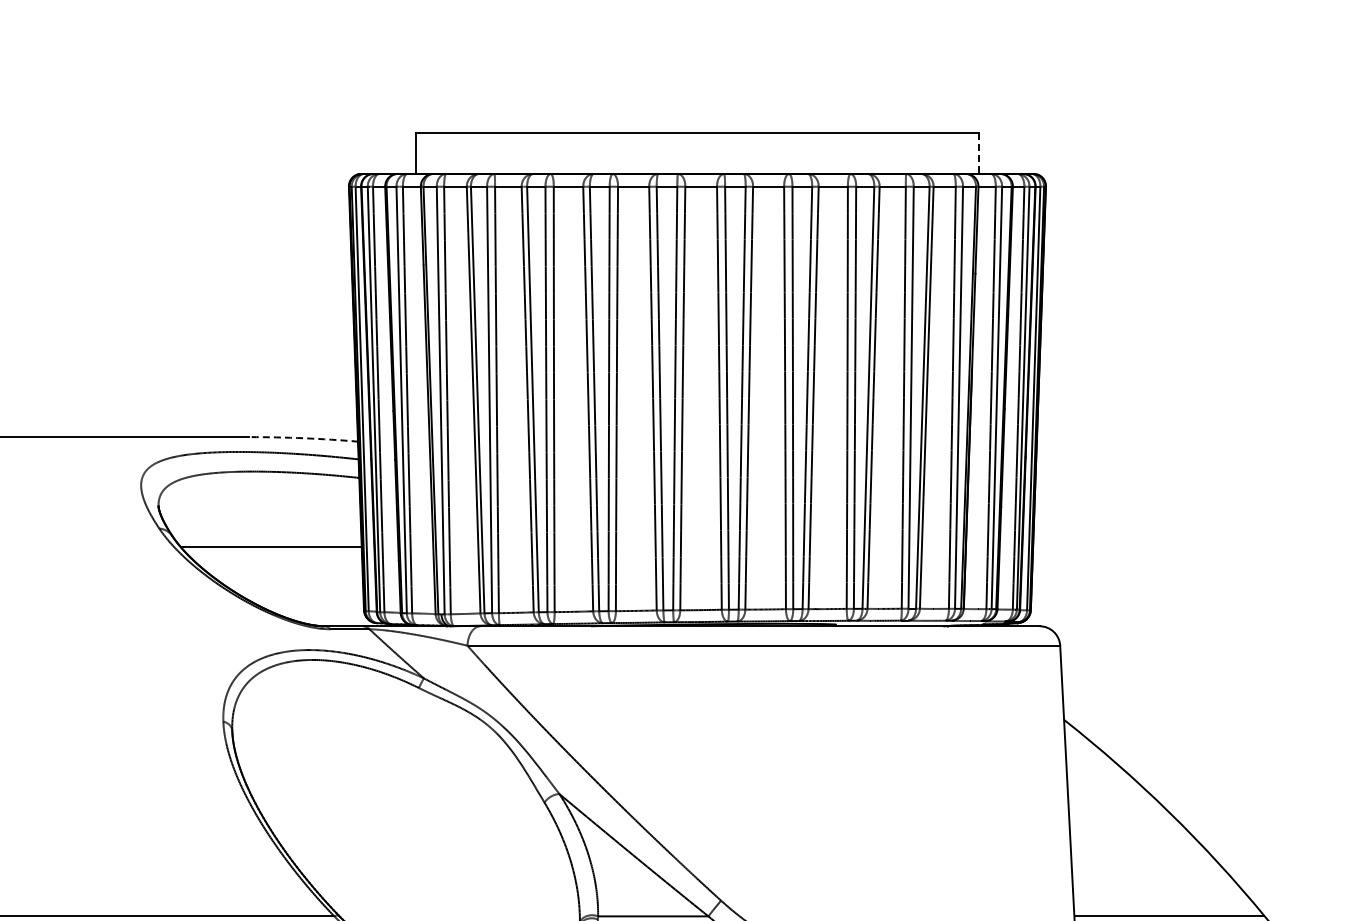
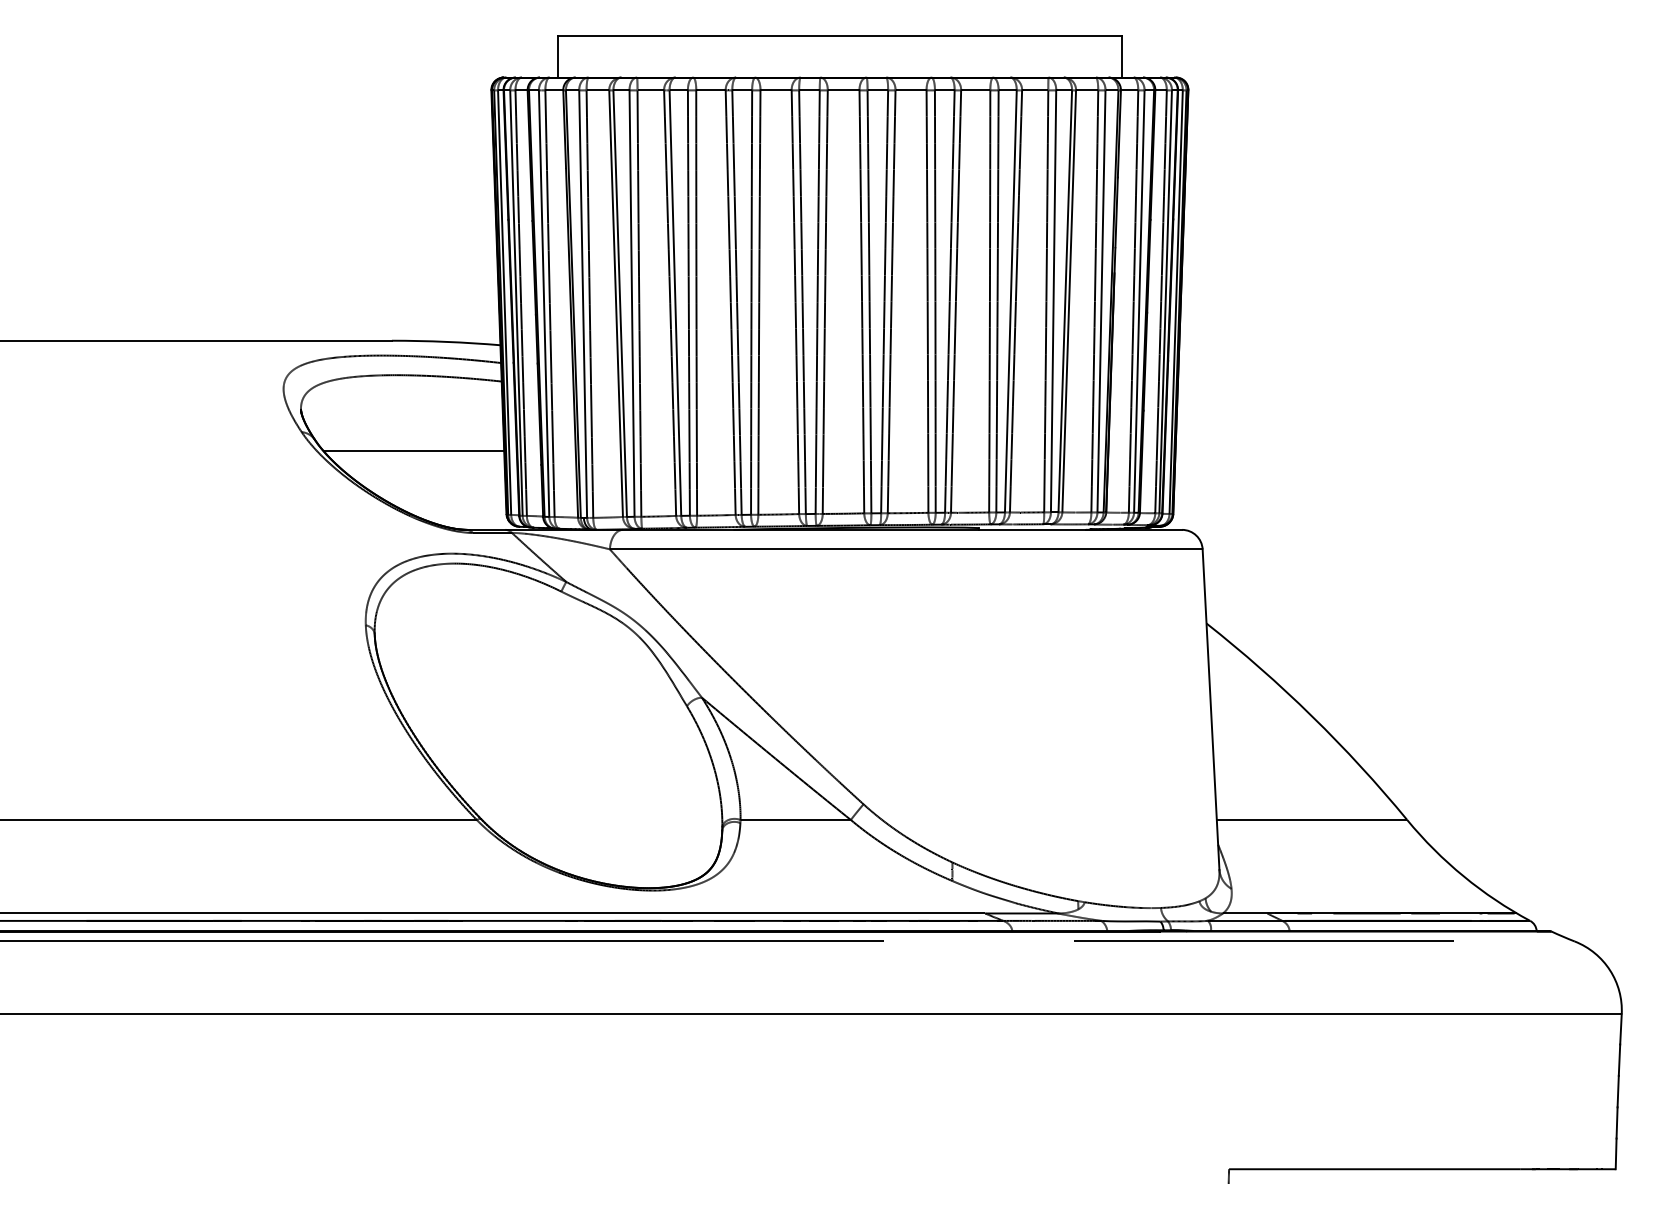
line: (979, 153) -> (1121, 57), dashed -> solid
arc: (304, 437) -> (446, 341), dashed -> solid

